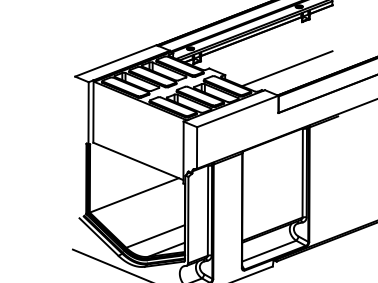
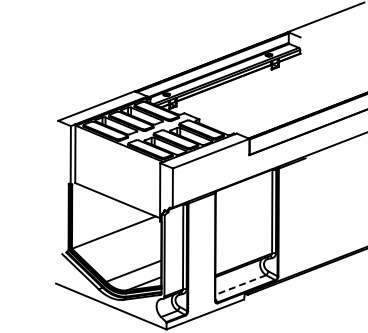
line: (287, 67) -> (257, 112), removed
line: (268, 251) -> (240, 285), solid -> dashed

